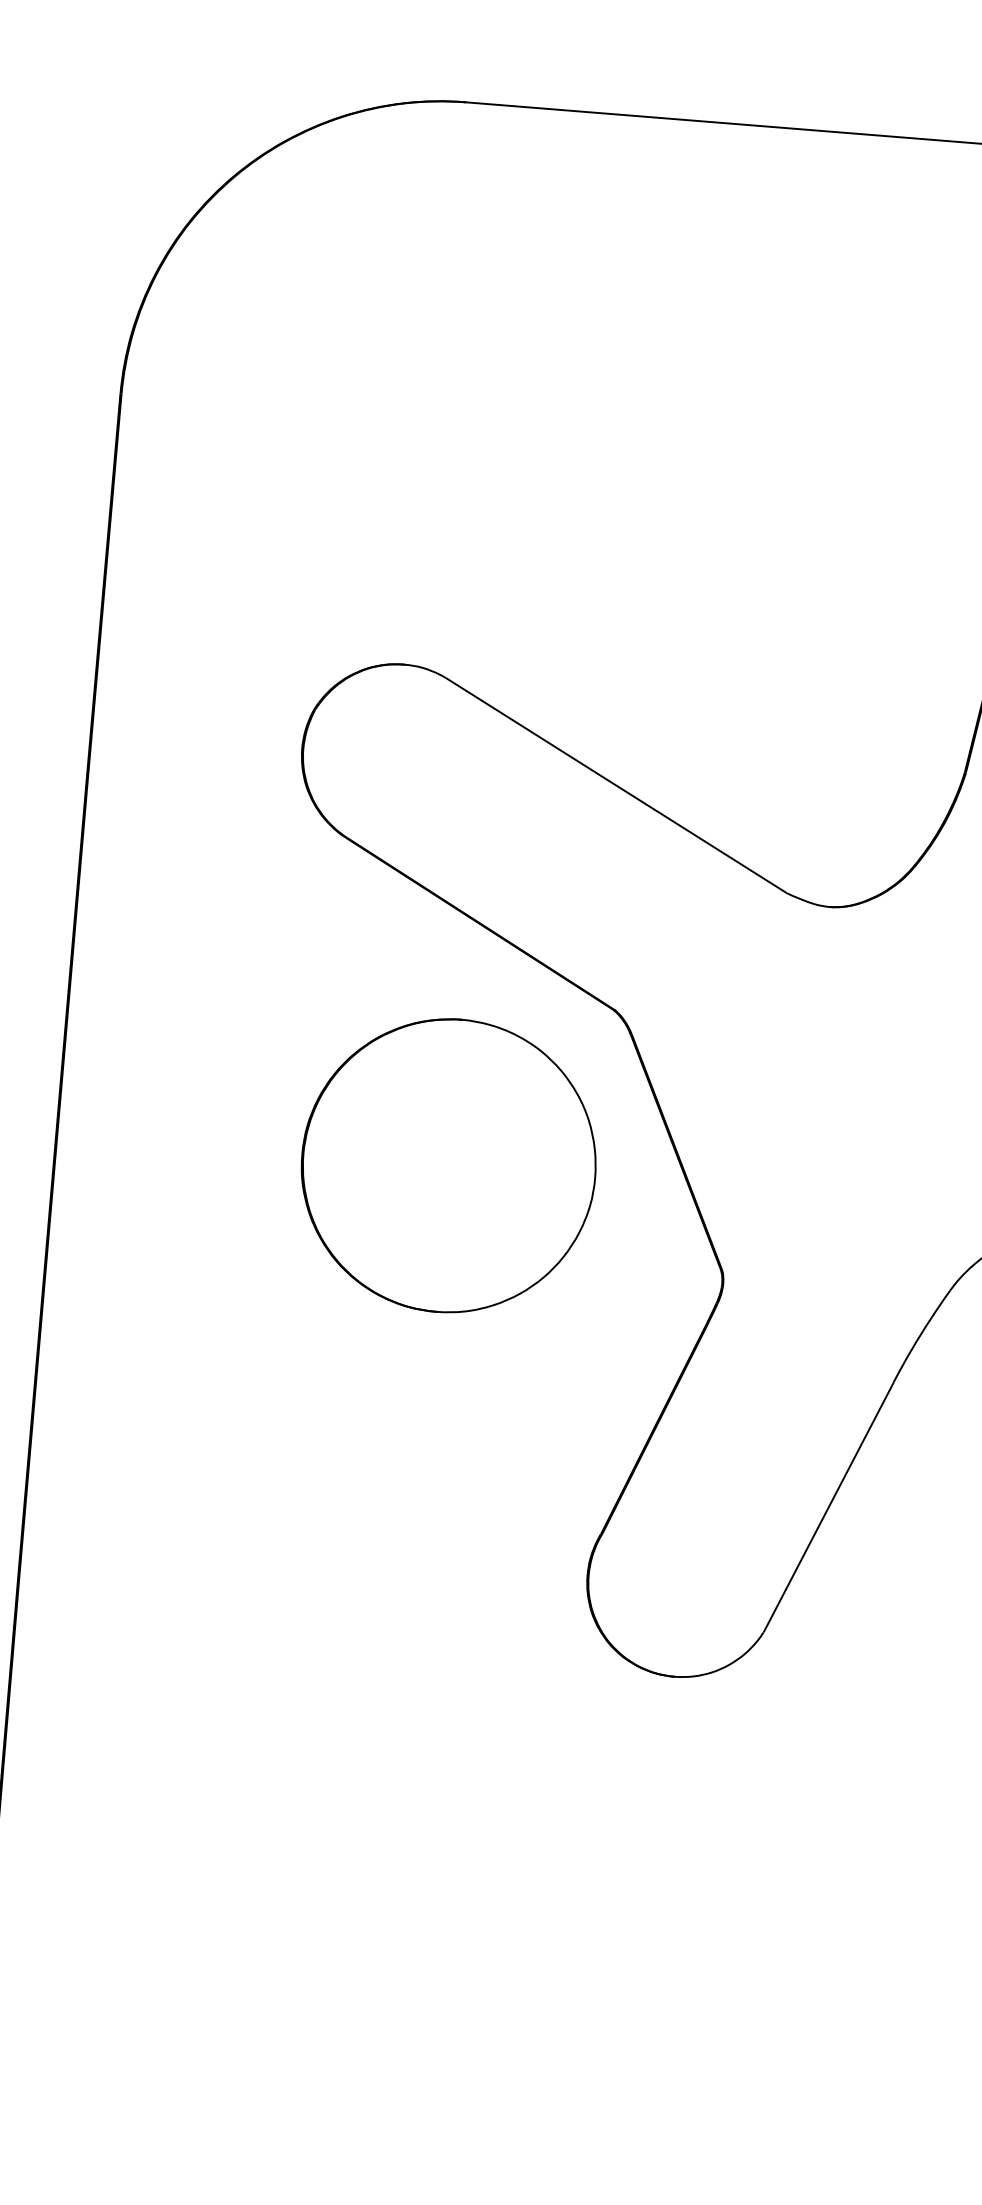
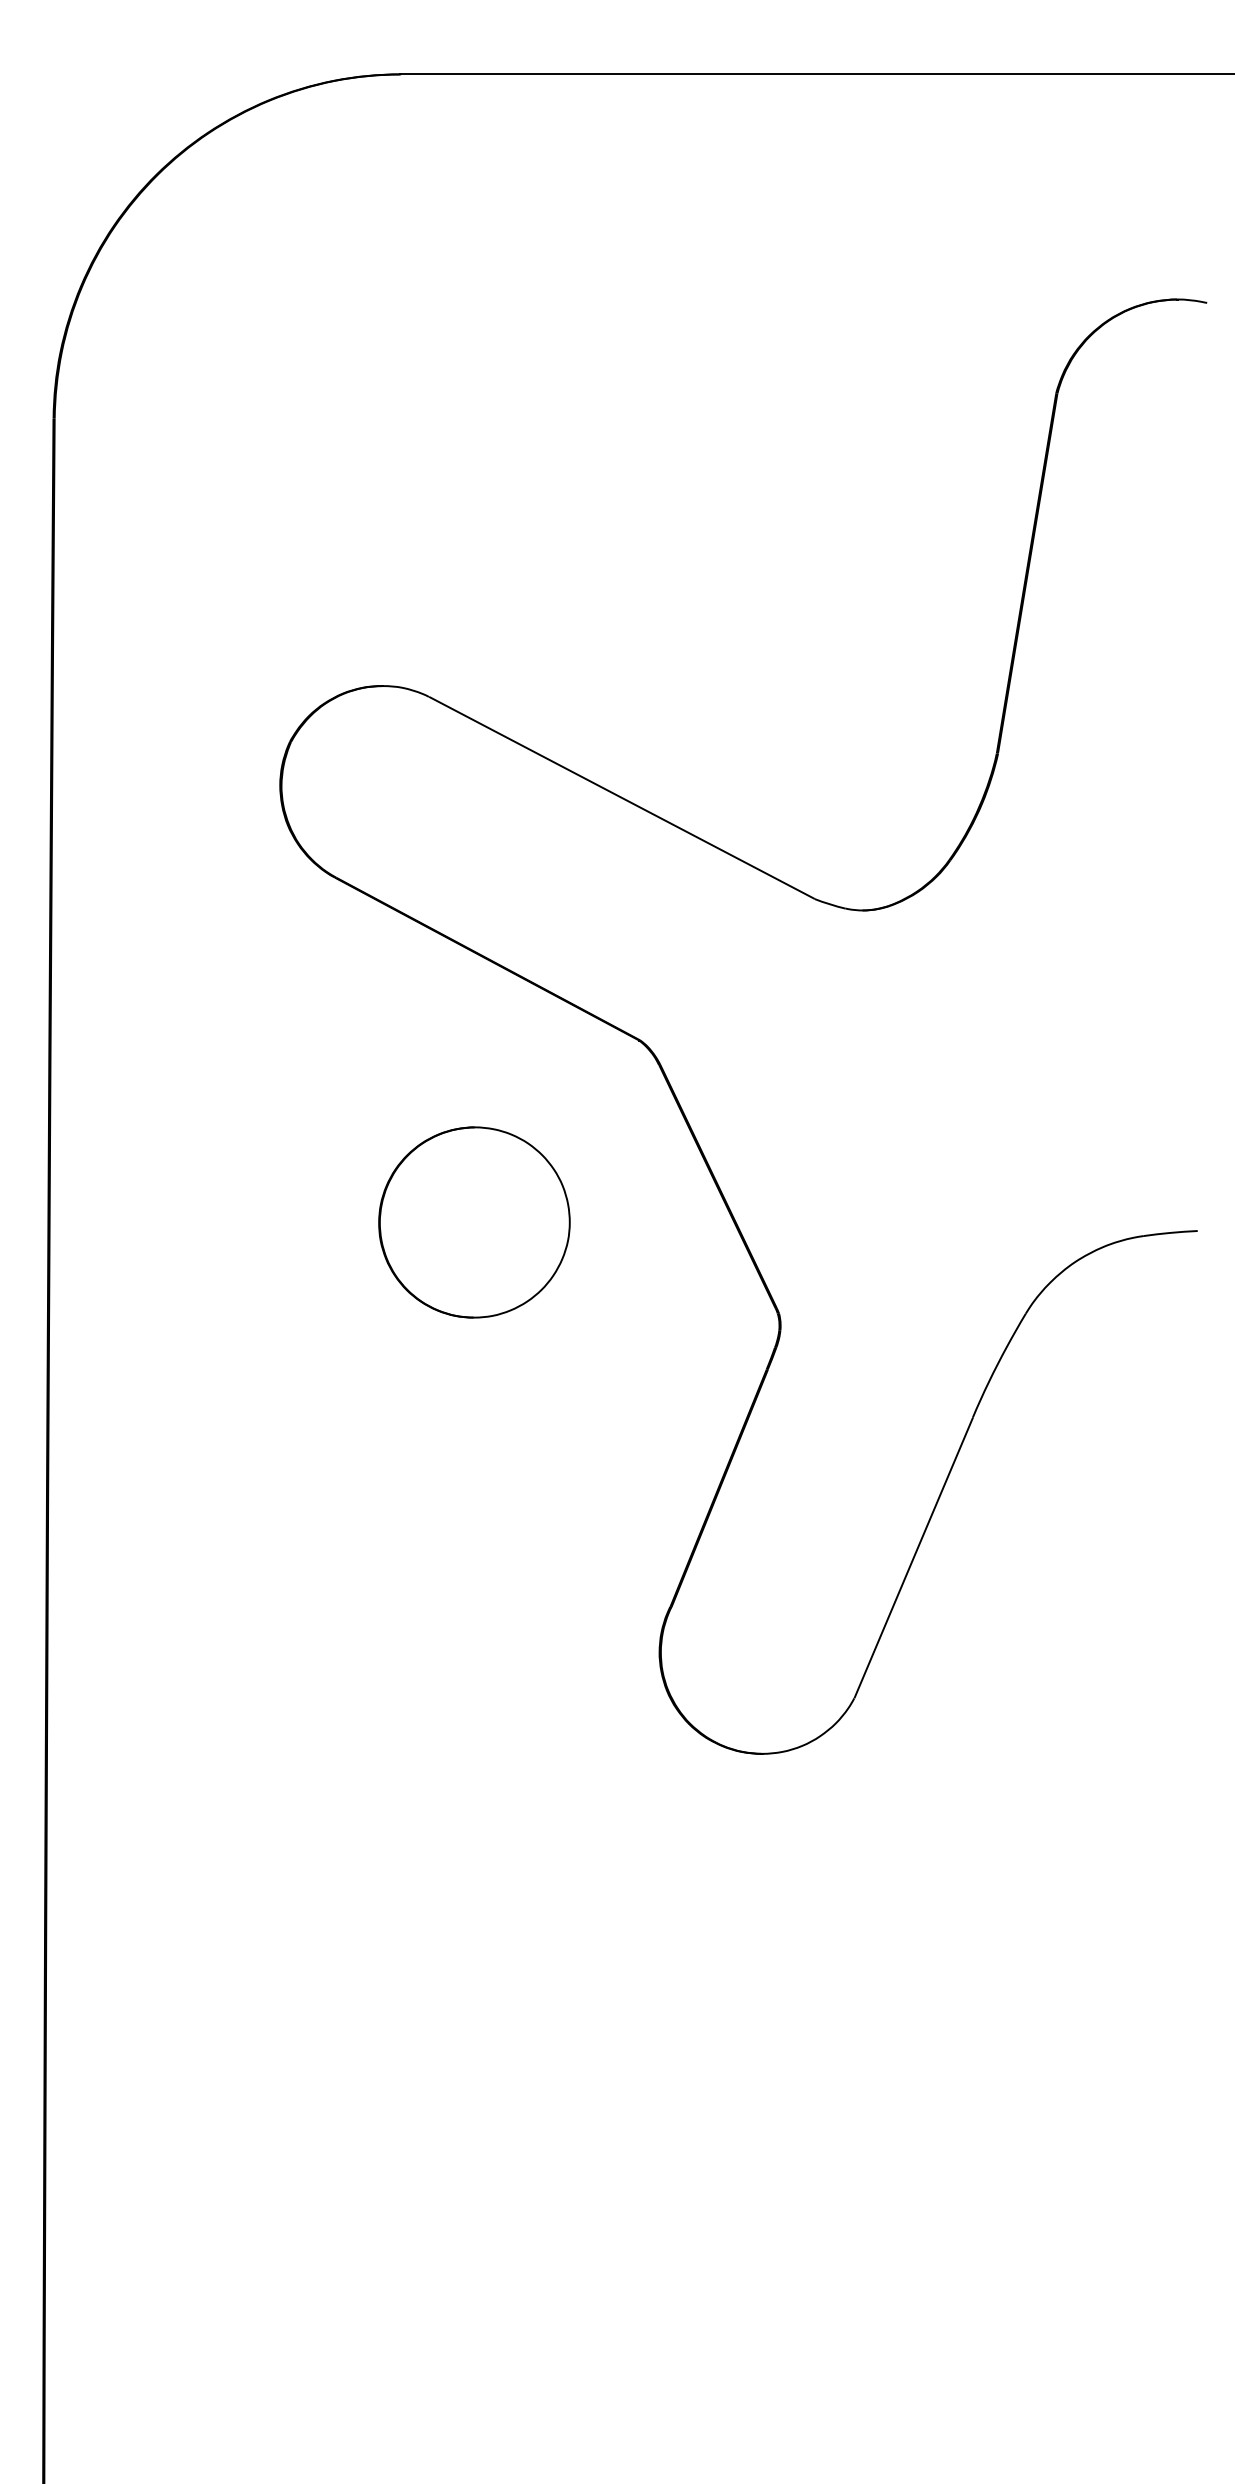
part: (448, 1165) -> (474, 1222), size x0.6

